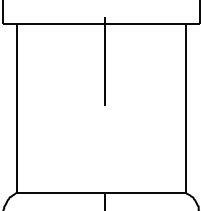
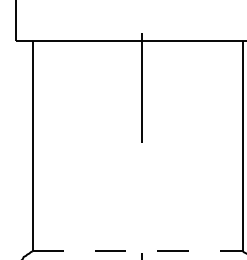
line: (101, 192) -> (137, 250), solid -> dashed

